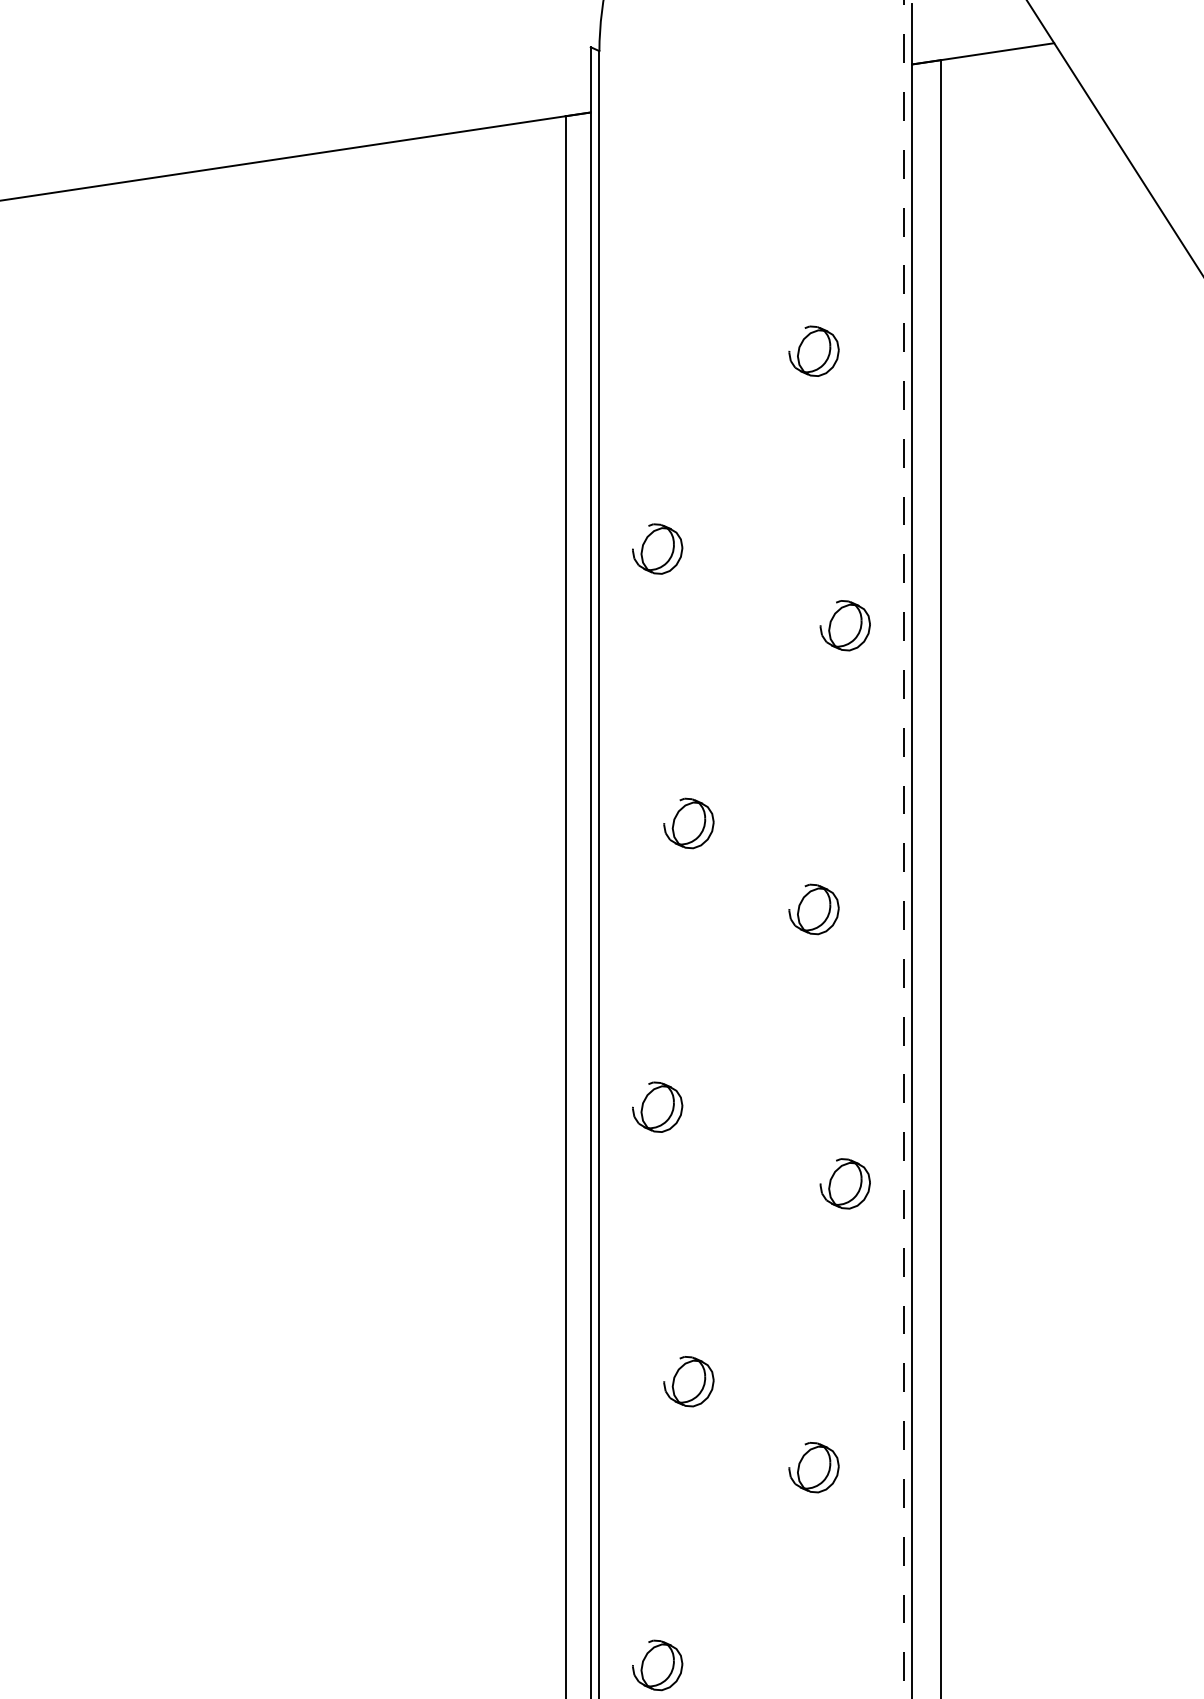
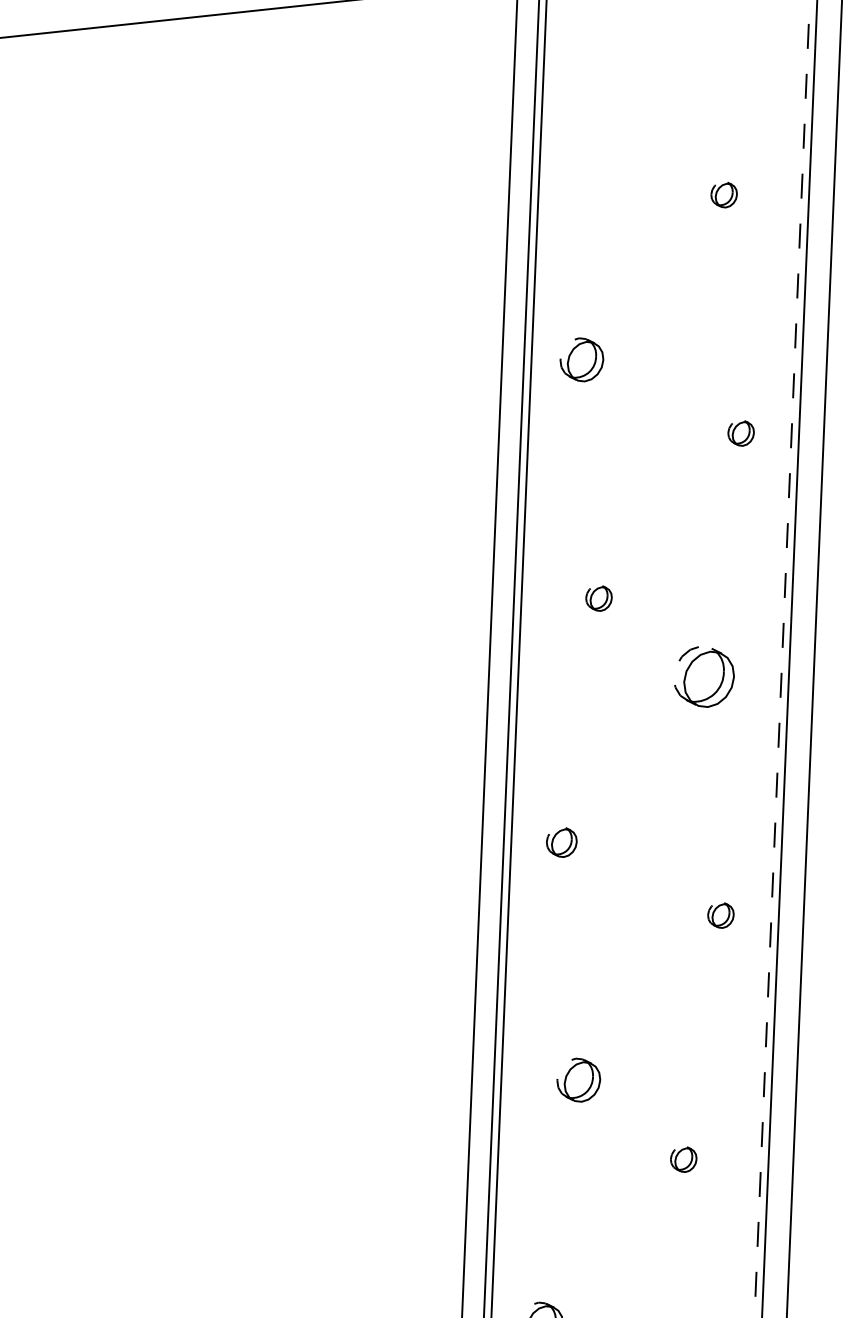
part: (813, 350) -> (723, 193), size x0.6
part: (844, 625) -> (740, 432), size x0.6
part: (688, 823) -> (598, 598), size x0.6
part: (813, 909) -> (703, 676), size x1.4
part: (657, 1106) -> (561, 841), size x0.7
part: (844, 1183) -> (720, 914), size x0.6
part: (813, 1467) -> (683, 1158), size x0.6

